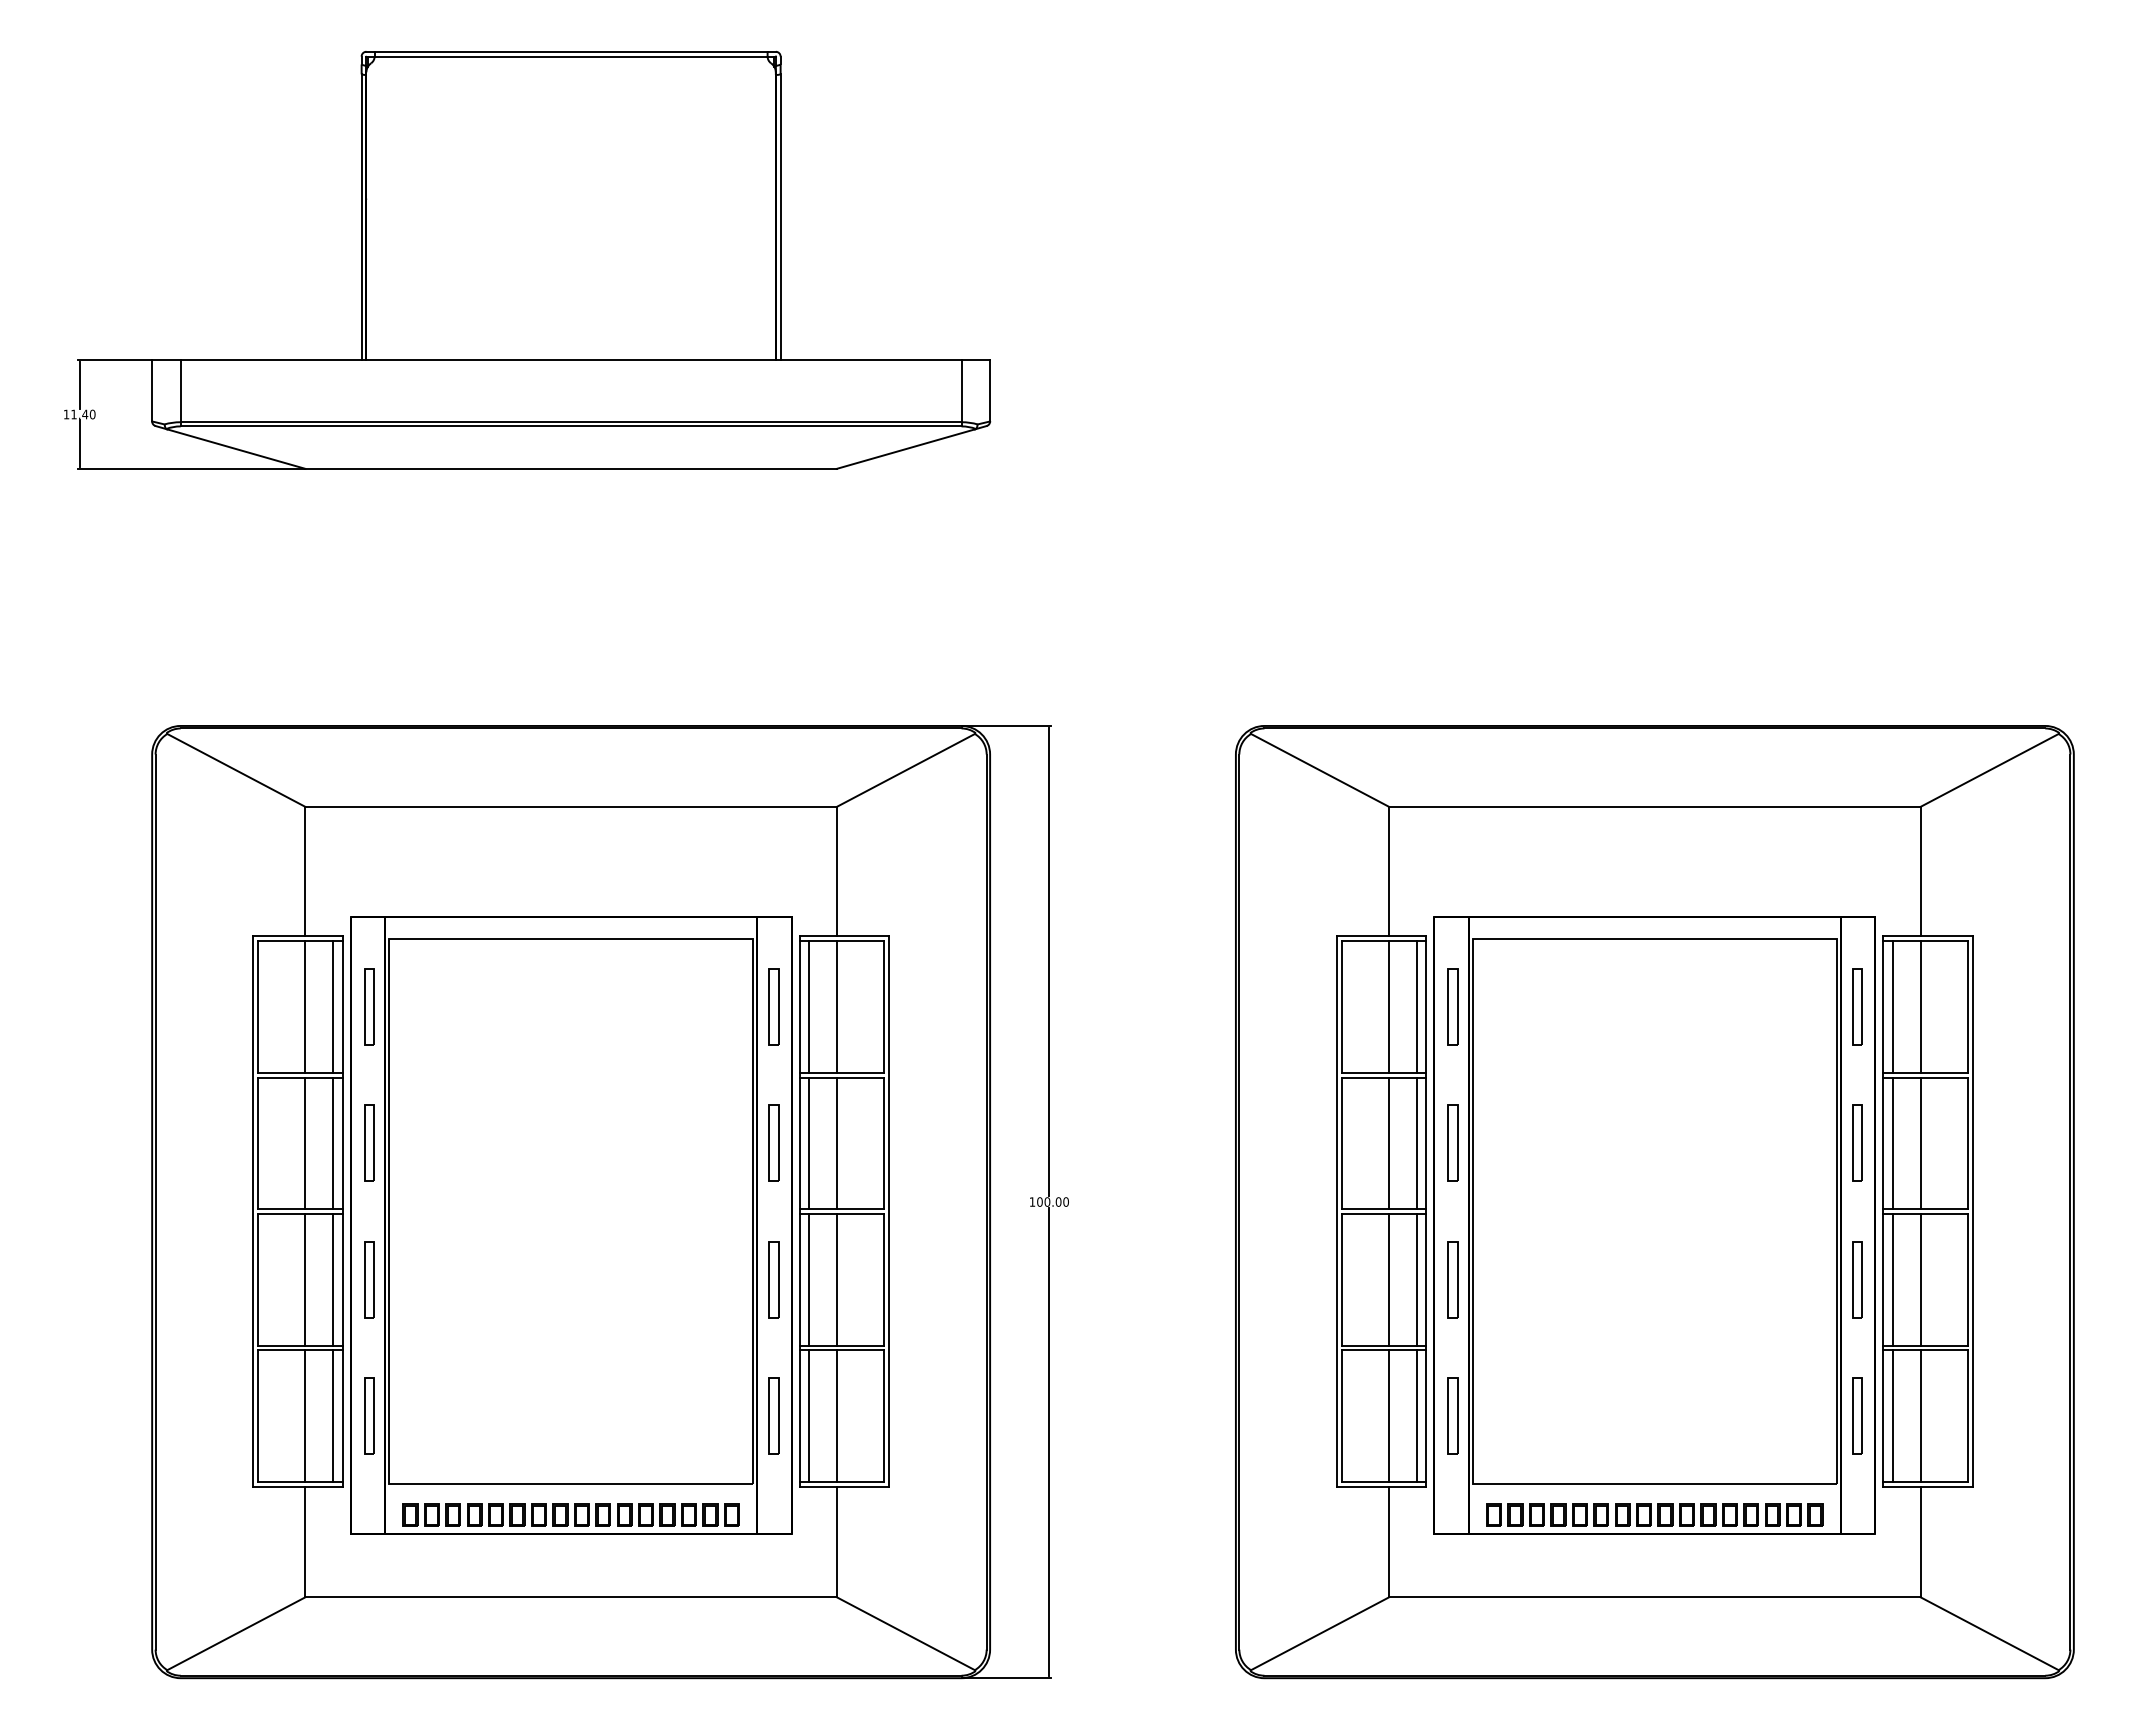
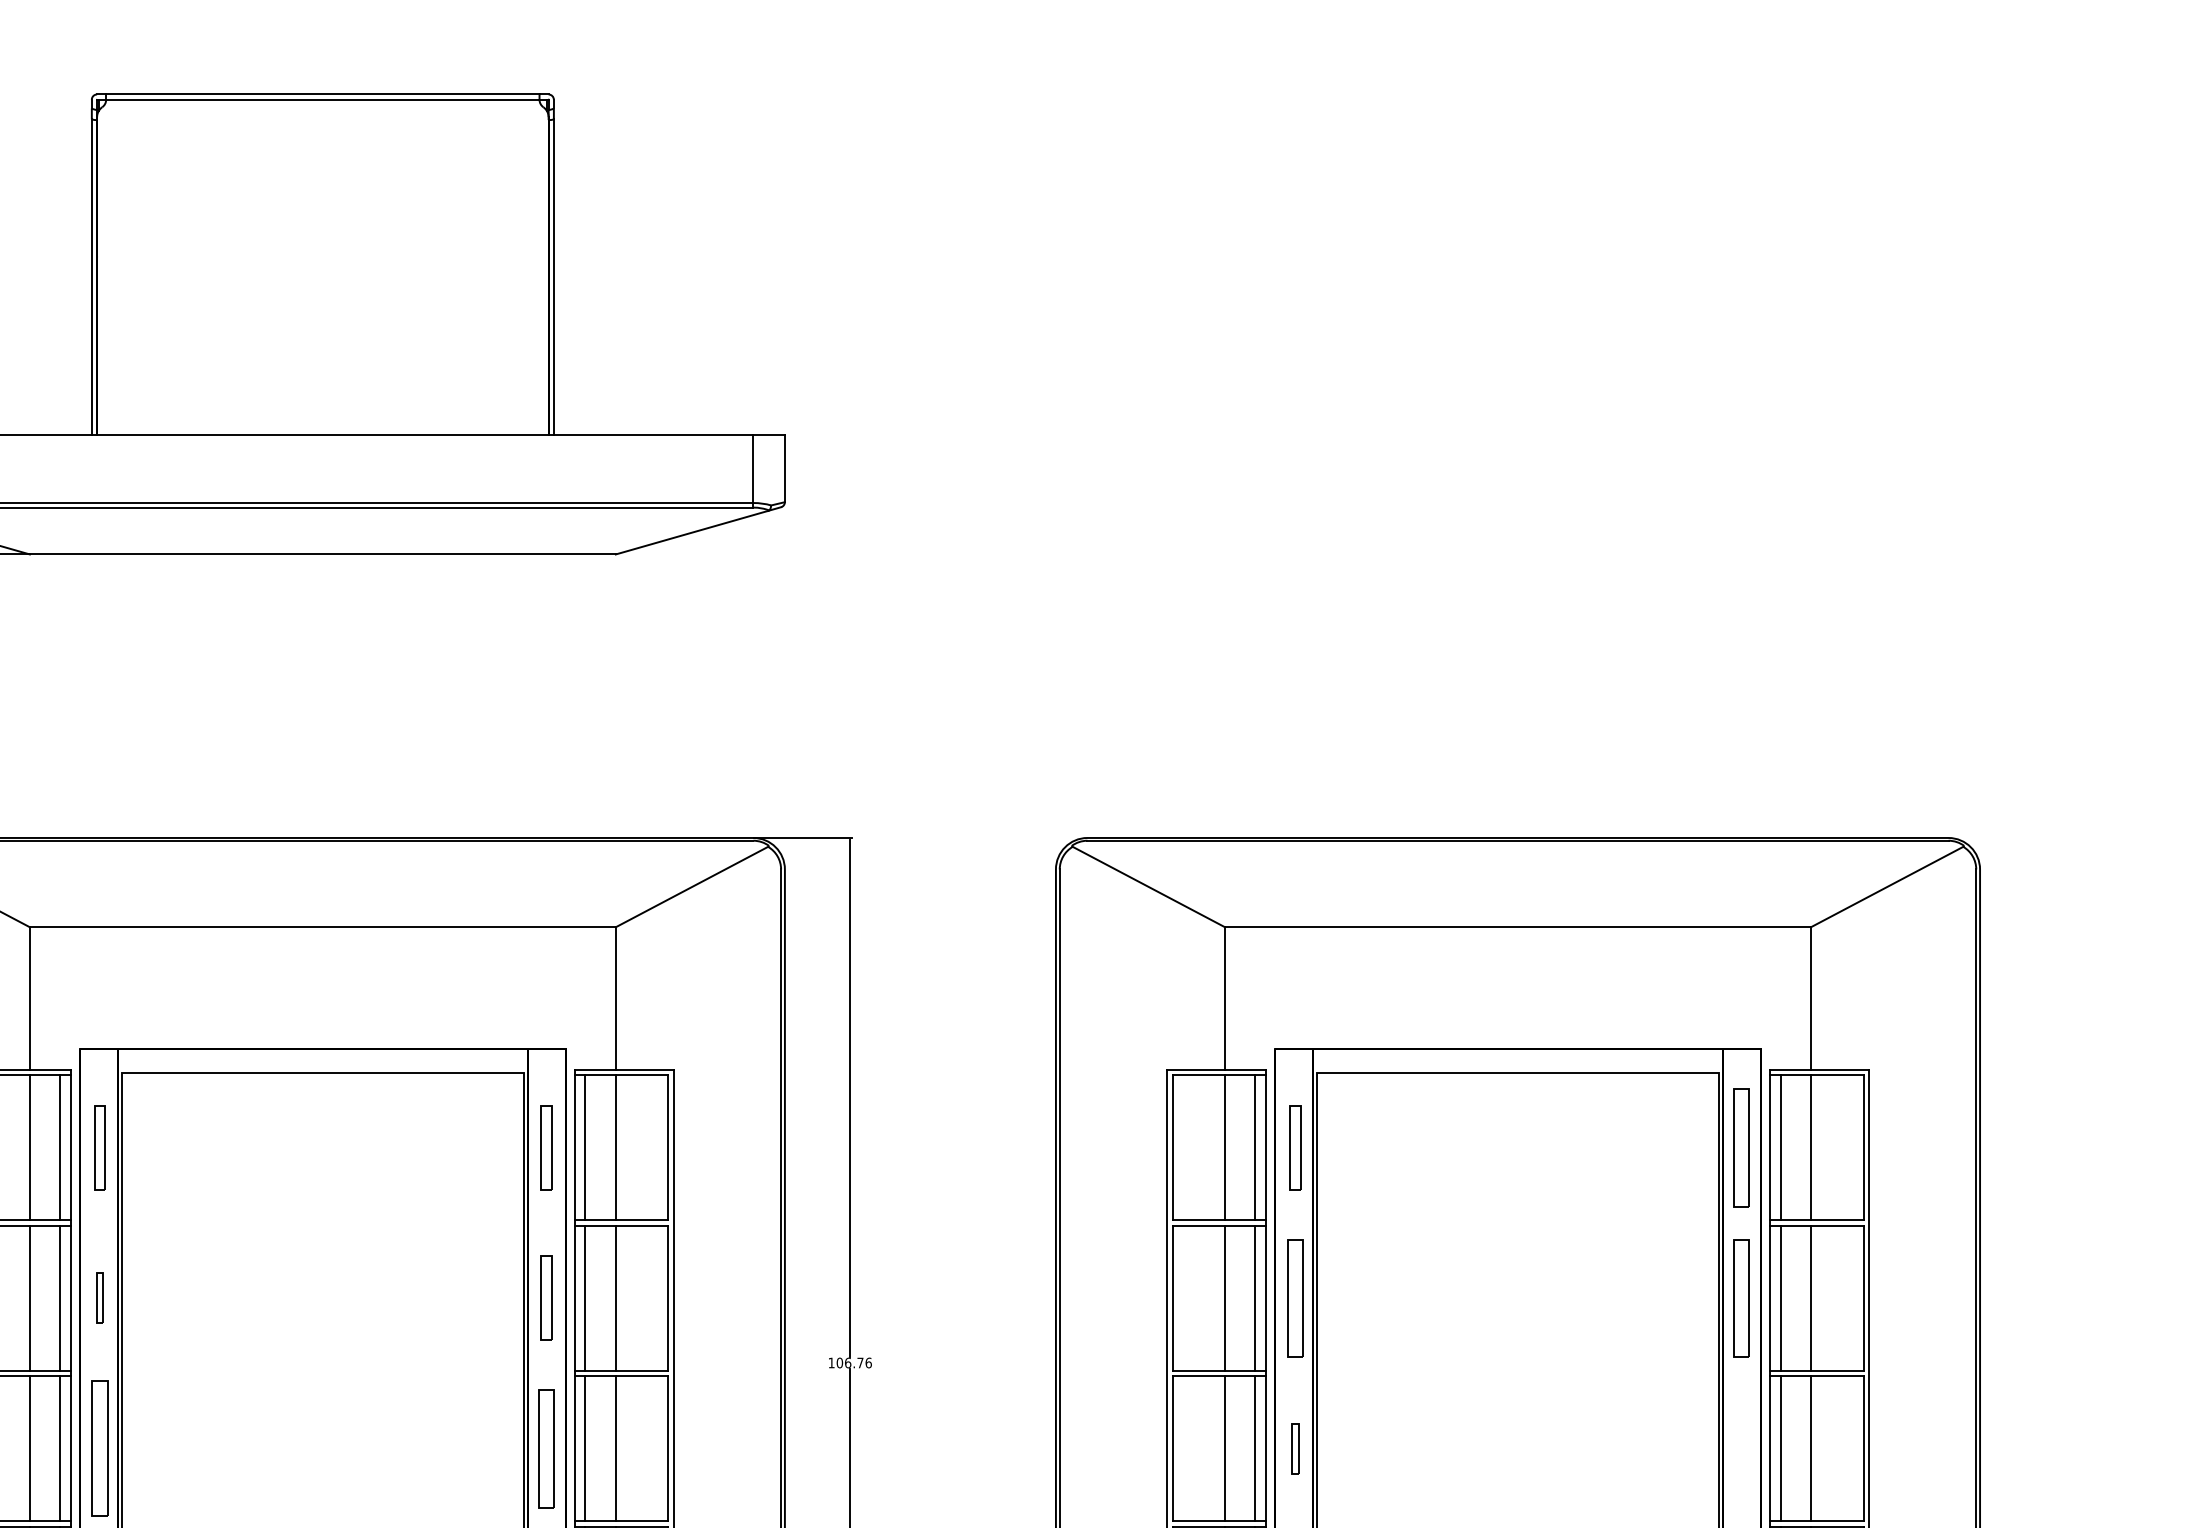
part: (1857, 1006) -> (1741, 1147), size x1.4
part: (369, 1142) -> (100, 1297), size x0.6
part: (1452, 1142) -> (1294, 1297), size x1.4
part: (1857, 1142) -> (1741, 1297), size x1.4
text: (1056, 1201) -> (858, 1362), 100.00 -> 106.76
part: (369, 1279) -> (100, 1448), size x1.6
part: (773, 1279) -> (546, 1448), size x1.4
part: (1452, 1279) -> (1294, 1448), size x0.6
part: (1857, 1279) -> (1741, 1448), removed

